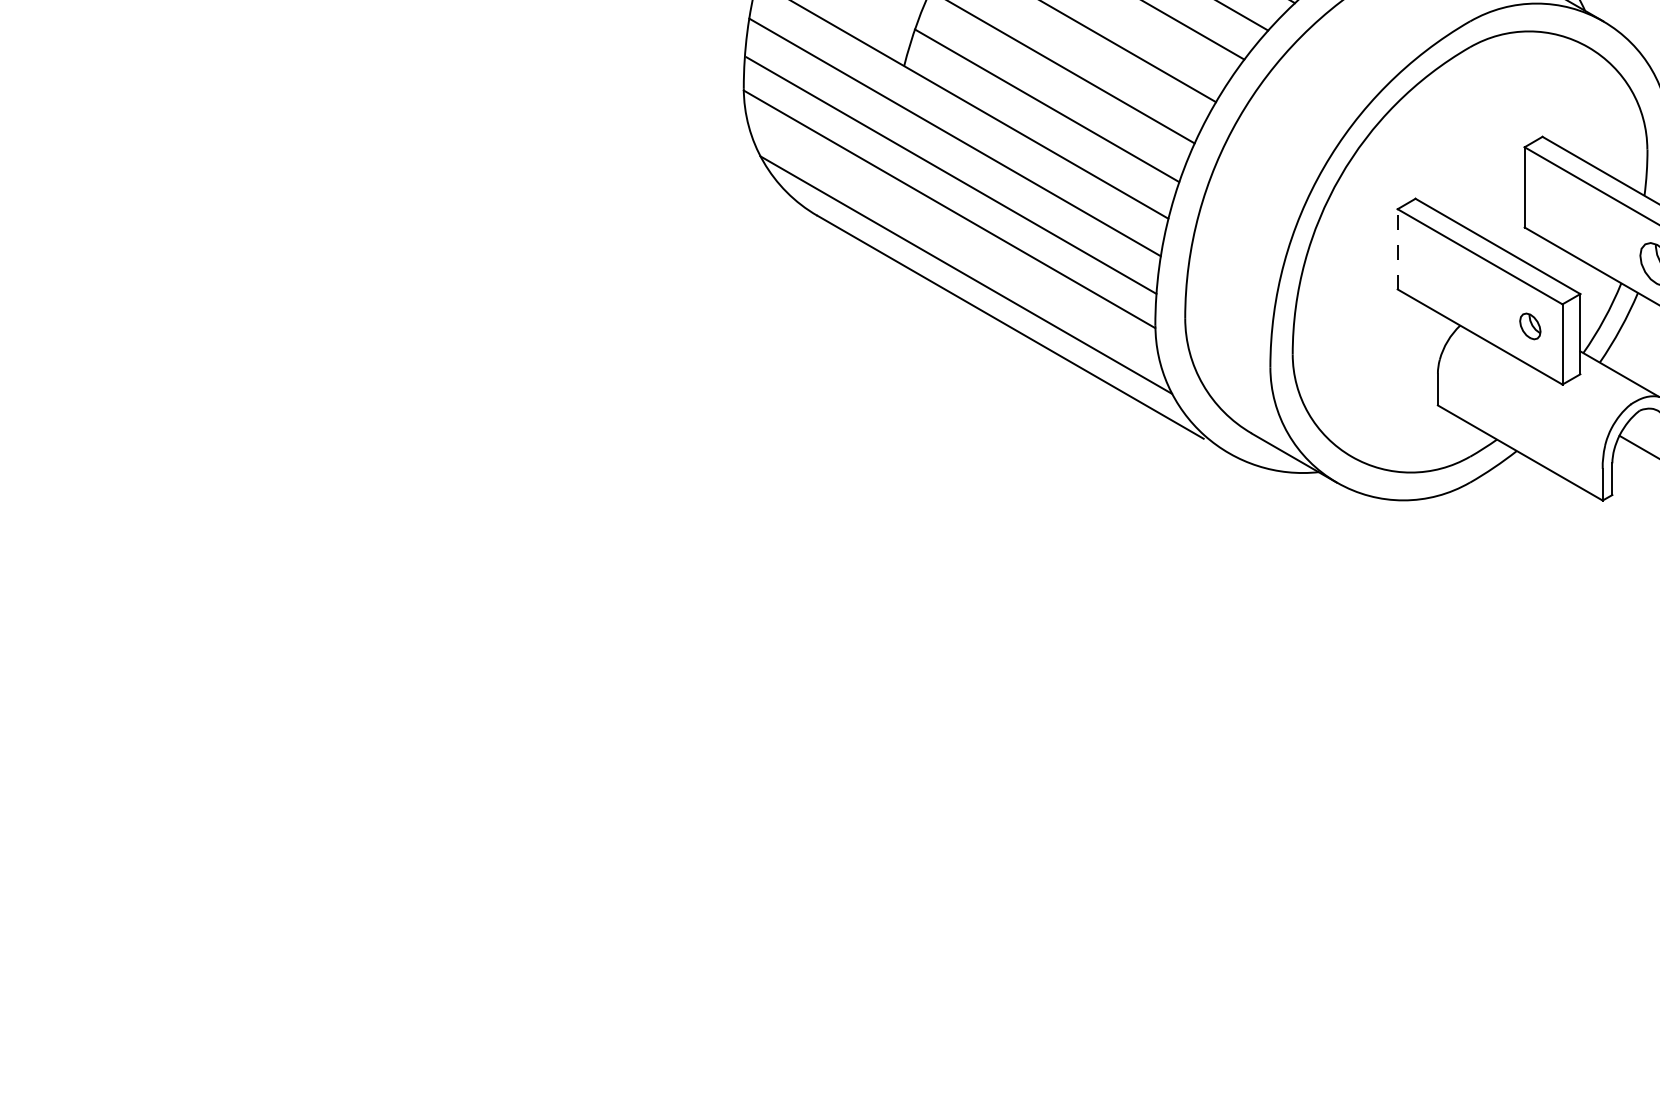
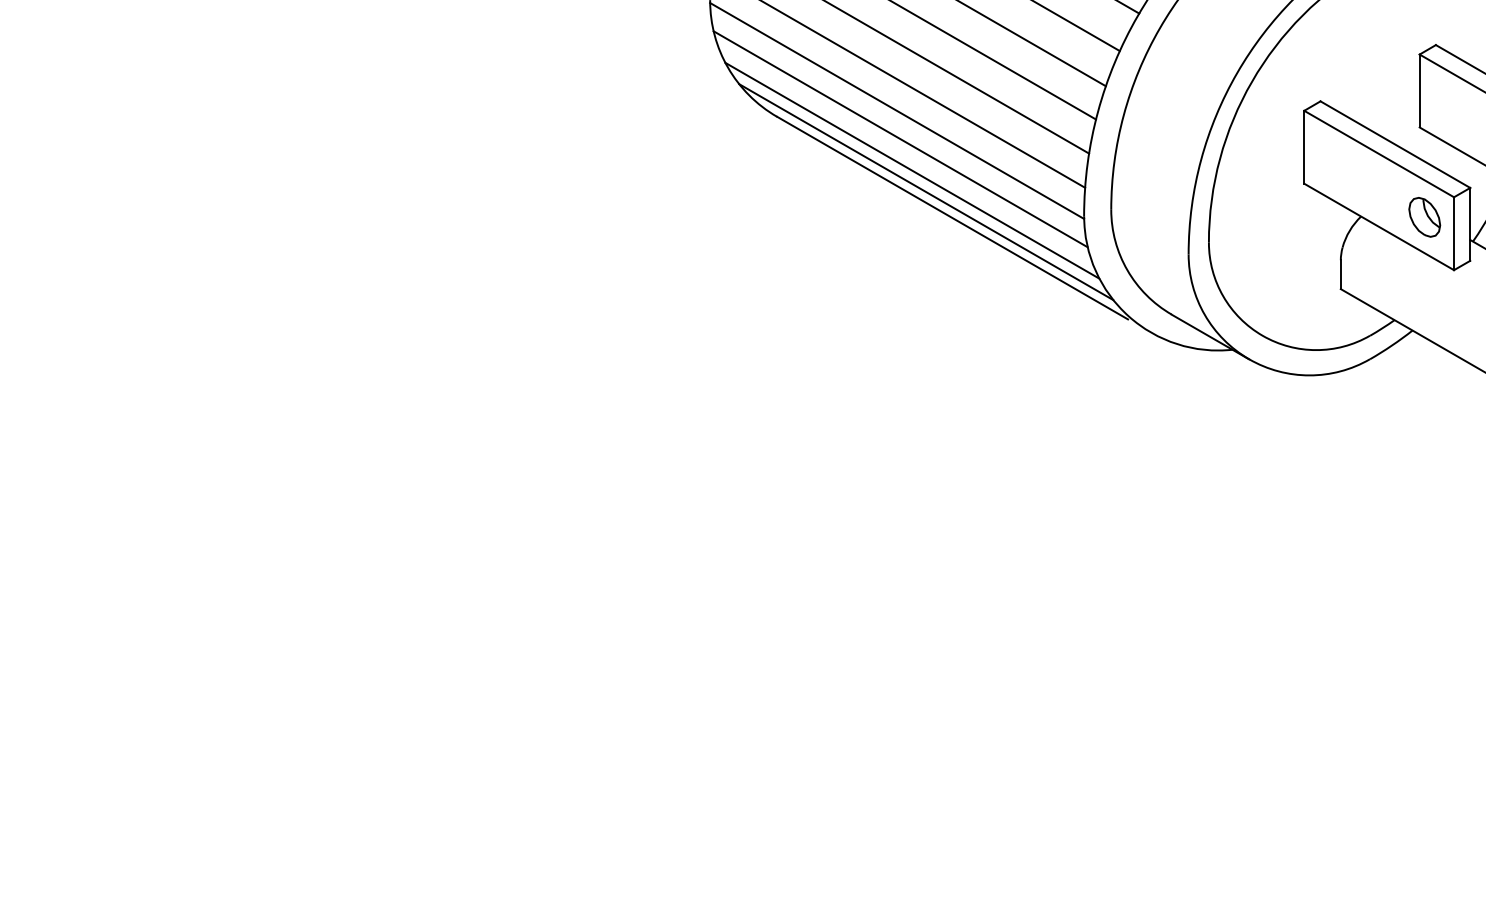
line: (953, 240) -> (900, 139), added
line: (1397, 248) -> (1304, 146), dashed -> solid
line: (981, 298) -> (926, 191), added
part: (1530, 326) -> (1424, 217), size x1.67

